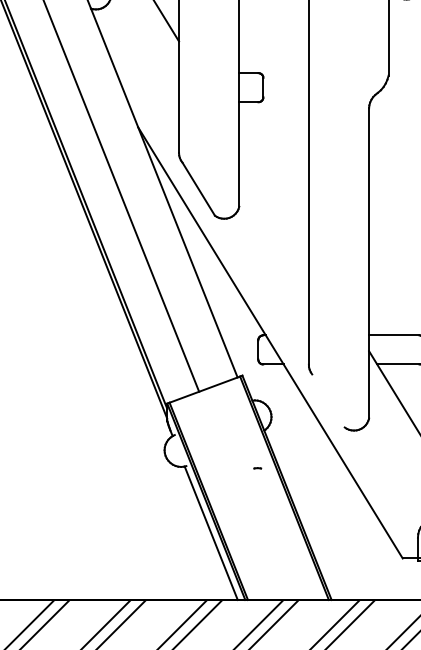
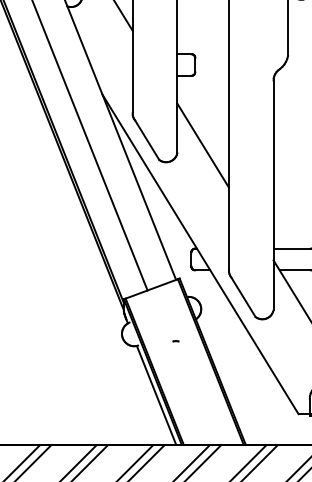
line: (273, 196) -> (202, 145), added
line: (328, 399) -> (243, 296), added
part: (257, 468) -> (175, 341), moved

